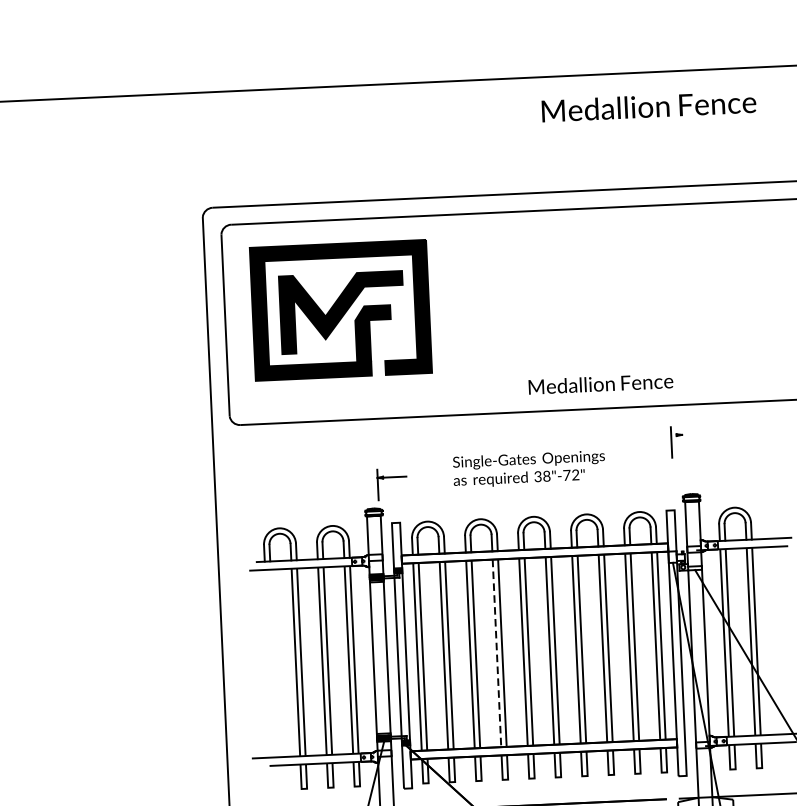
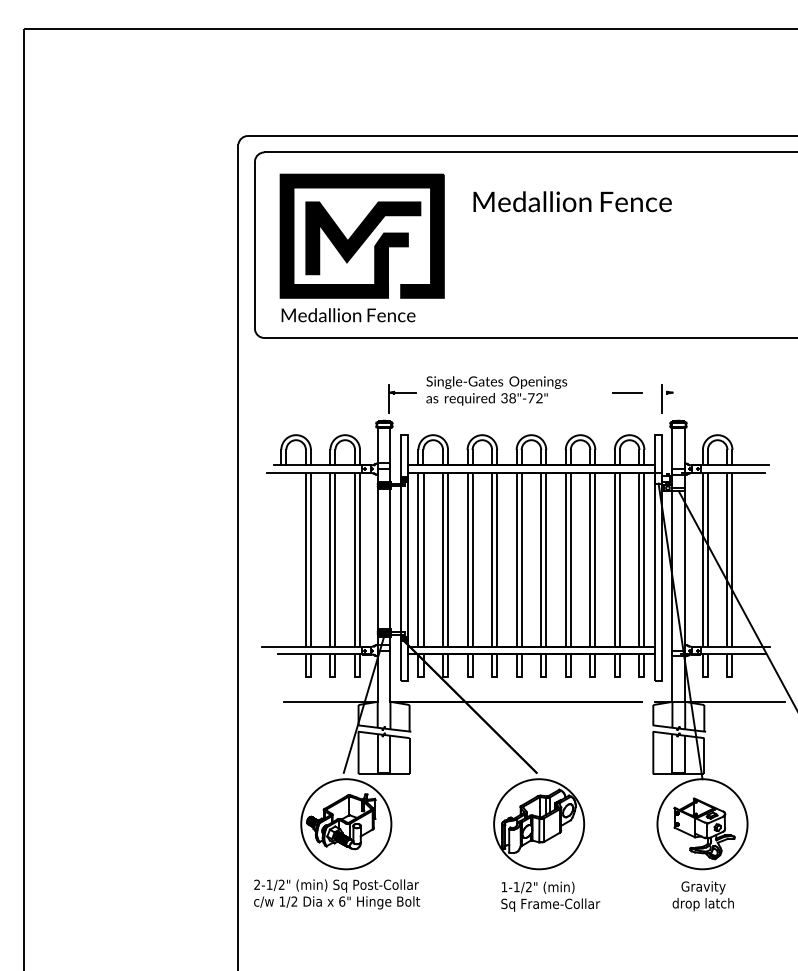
text: (648, 106) -> (572, 201), moved
text: (600, 384) -> (348, 315), moved
part: (677, 441) -> (667, 398), moved
line: (634, 466) -> (627, 392), added
text: (529, 468) -> (496, 390), moved
line: (497, 652) -> (492, 559), dashed -> solid

